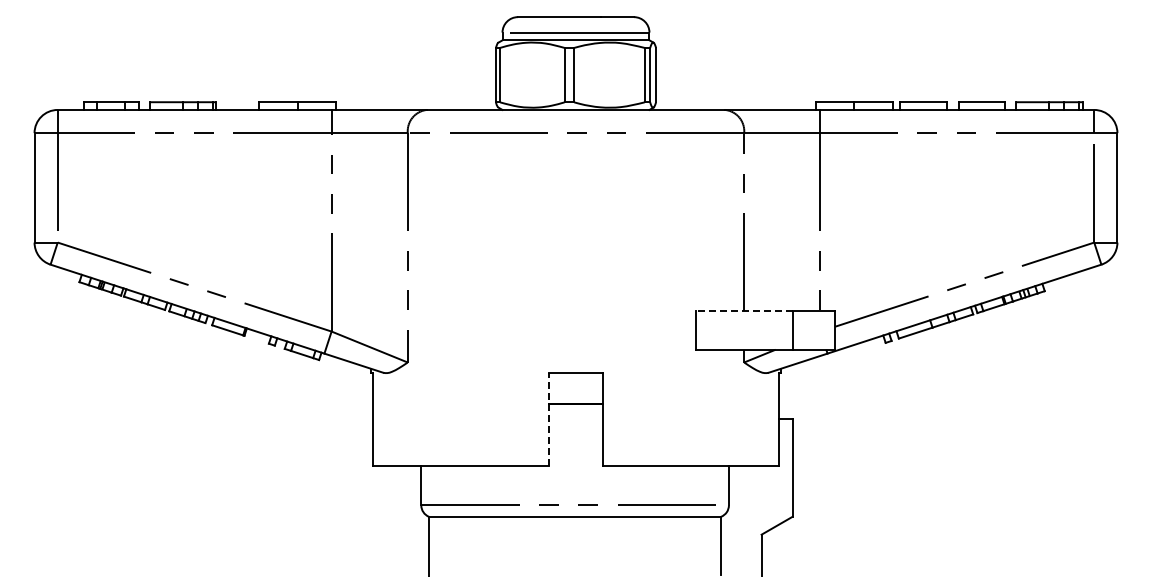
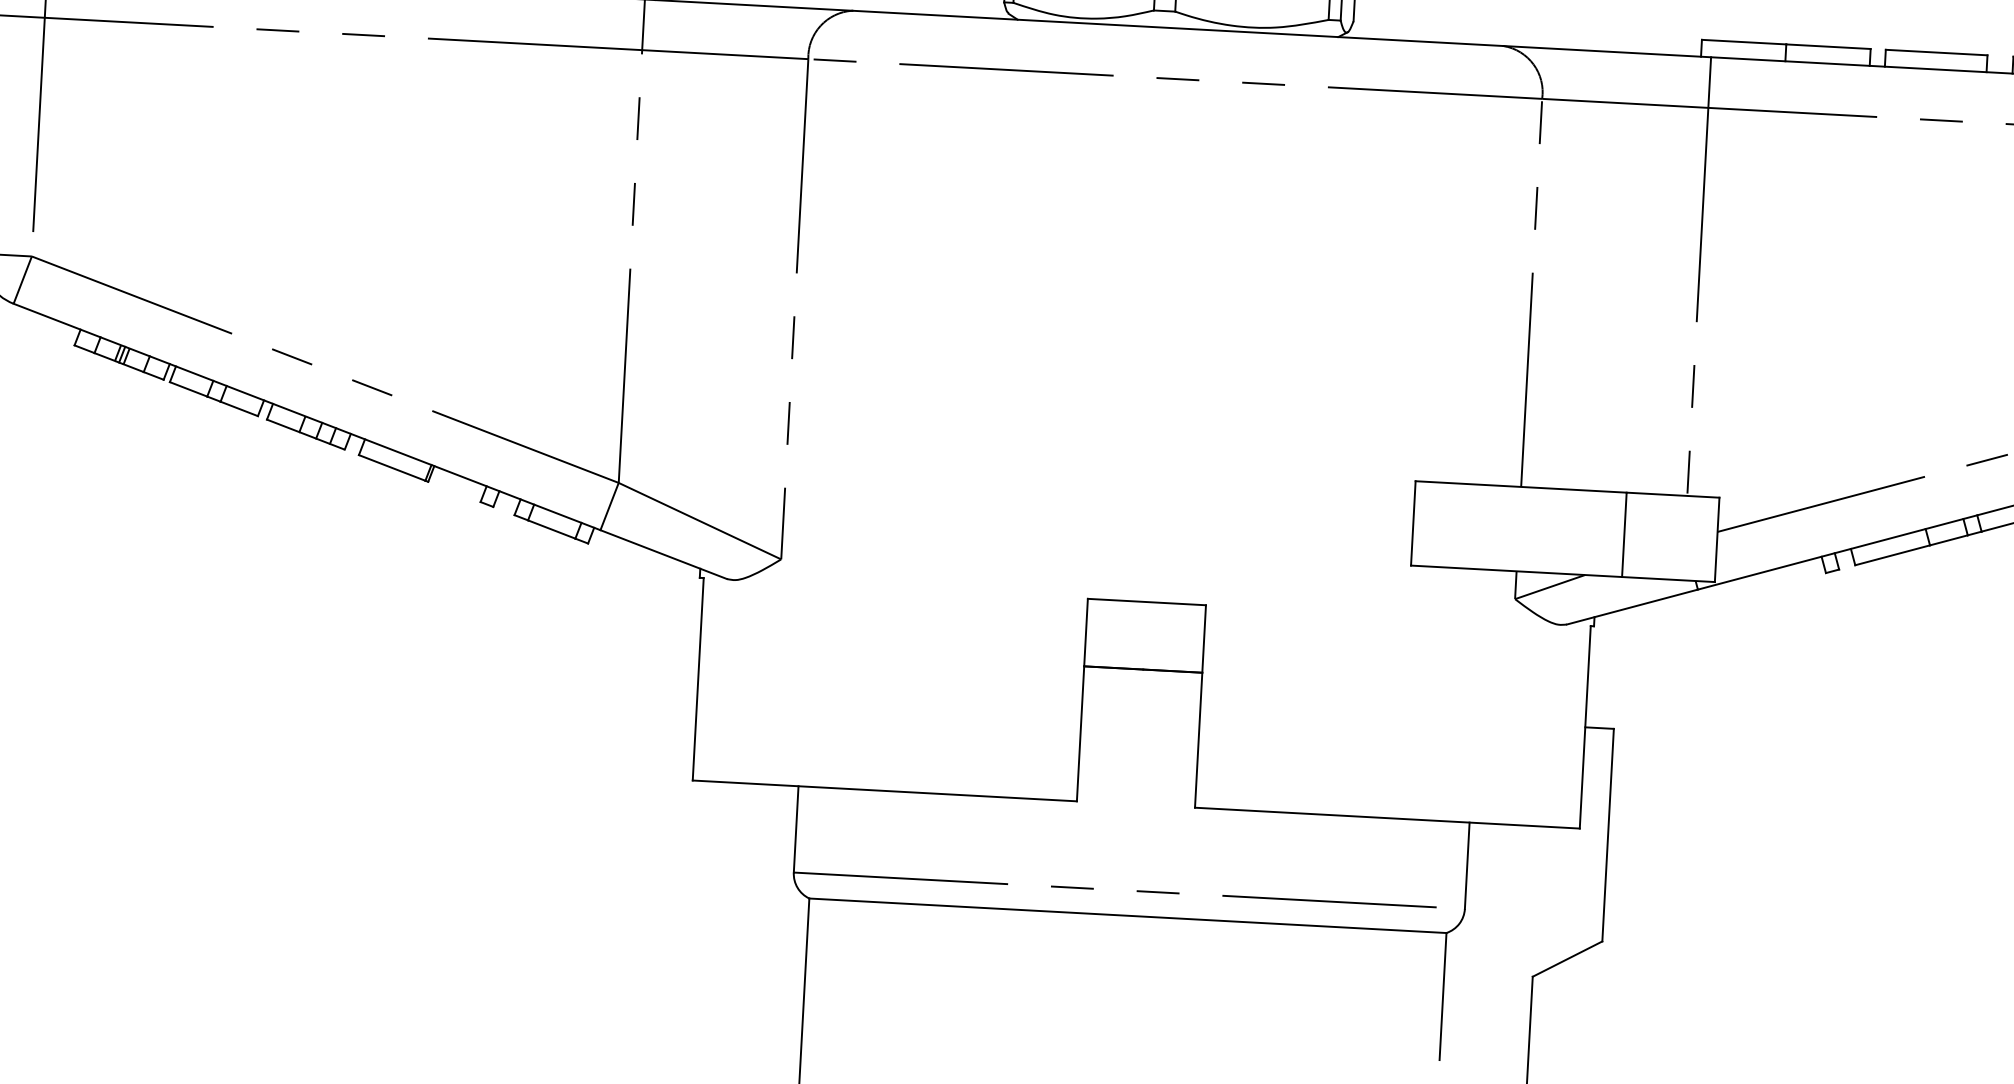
line: (743, 311) -> (1519, 487), dashed -> solid
line: (548, 418) -> (1081, 698), dashed -> solid

